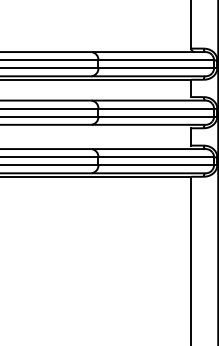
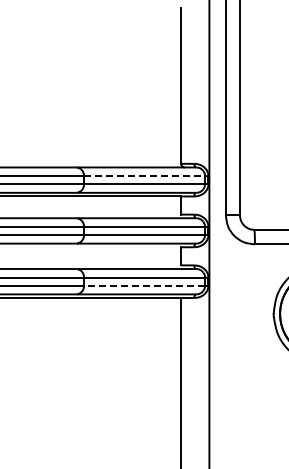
line: (156, 60) -> (144, 176), solid -> dashed
line: (156, 164) -> (144, 285), solid -> dashed

